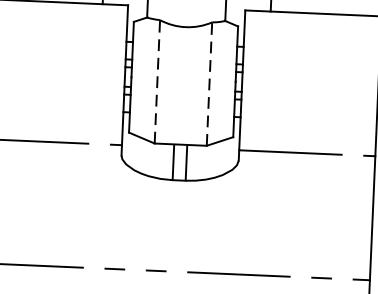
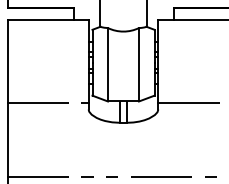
line: (156, 81) -> (107, 64), dashed -> solid
line: (210, 83) -> (139, 64), dashed -> solid

